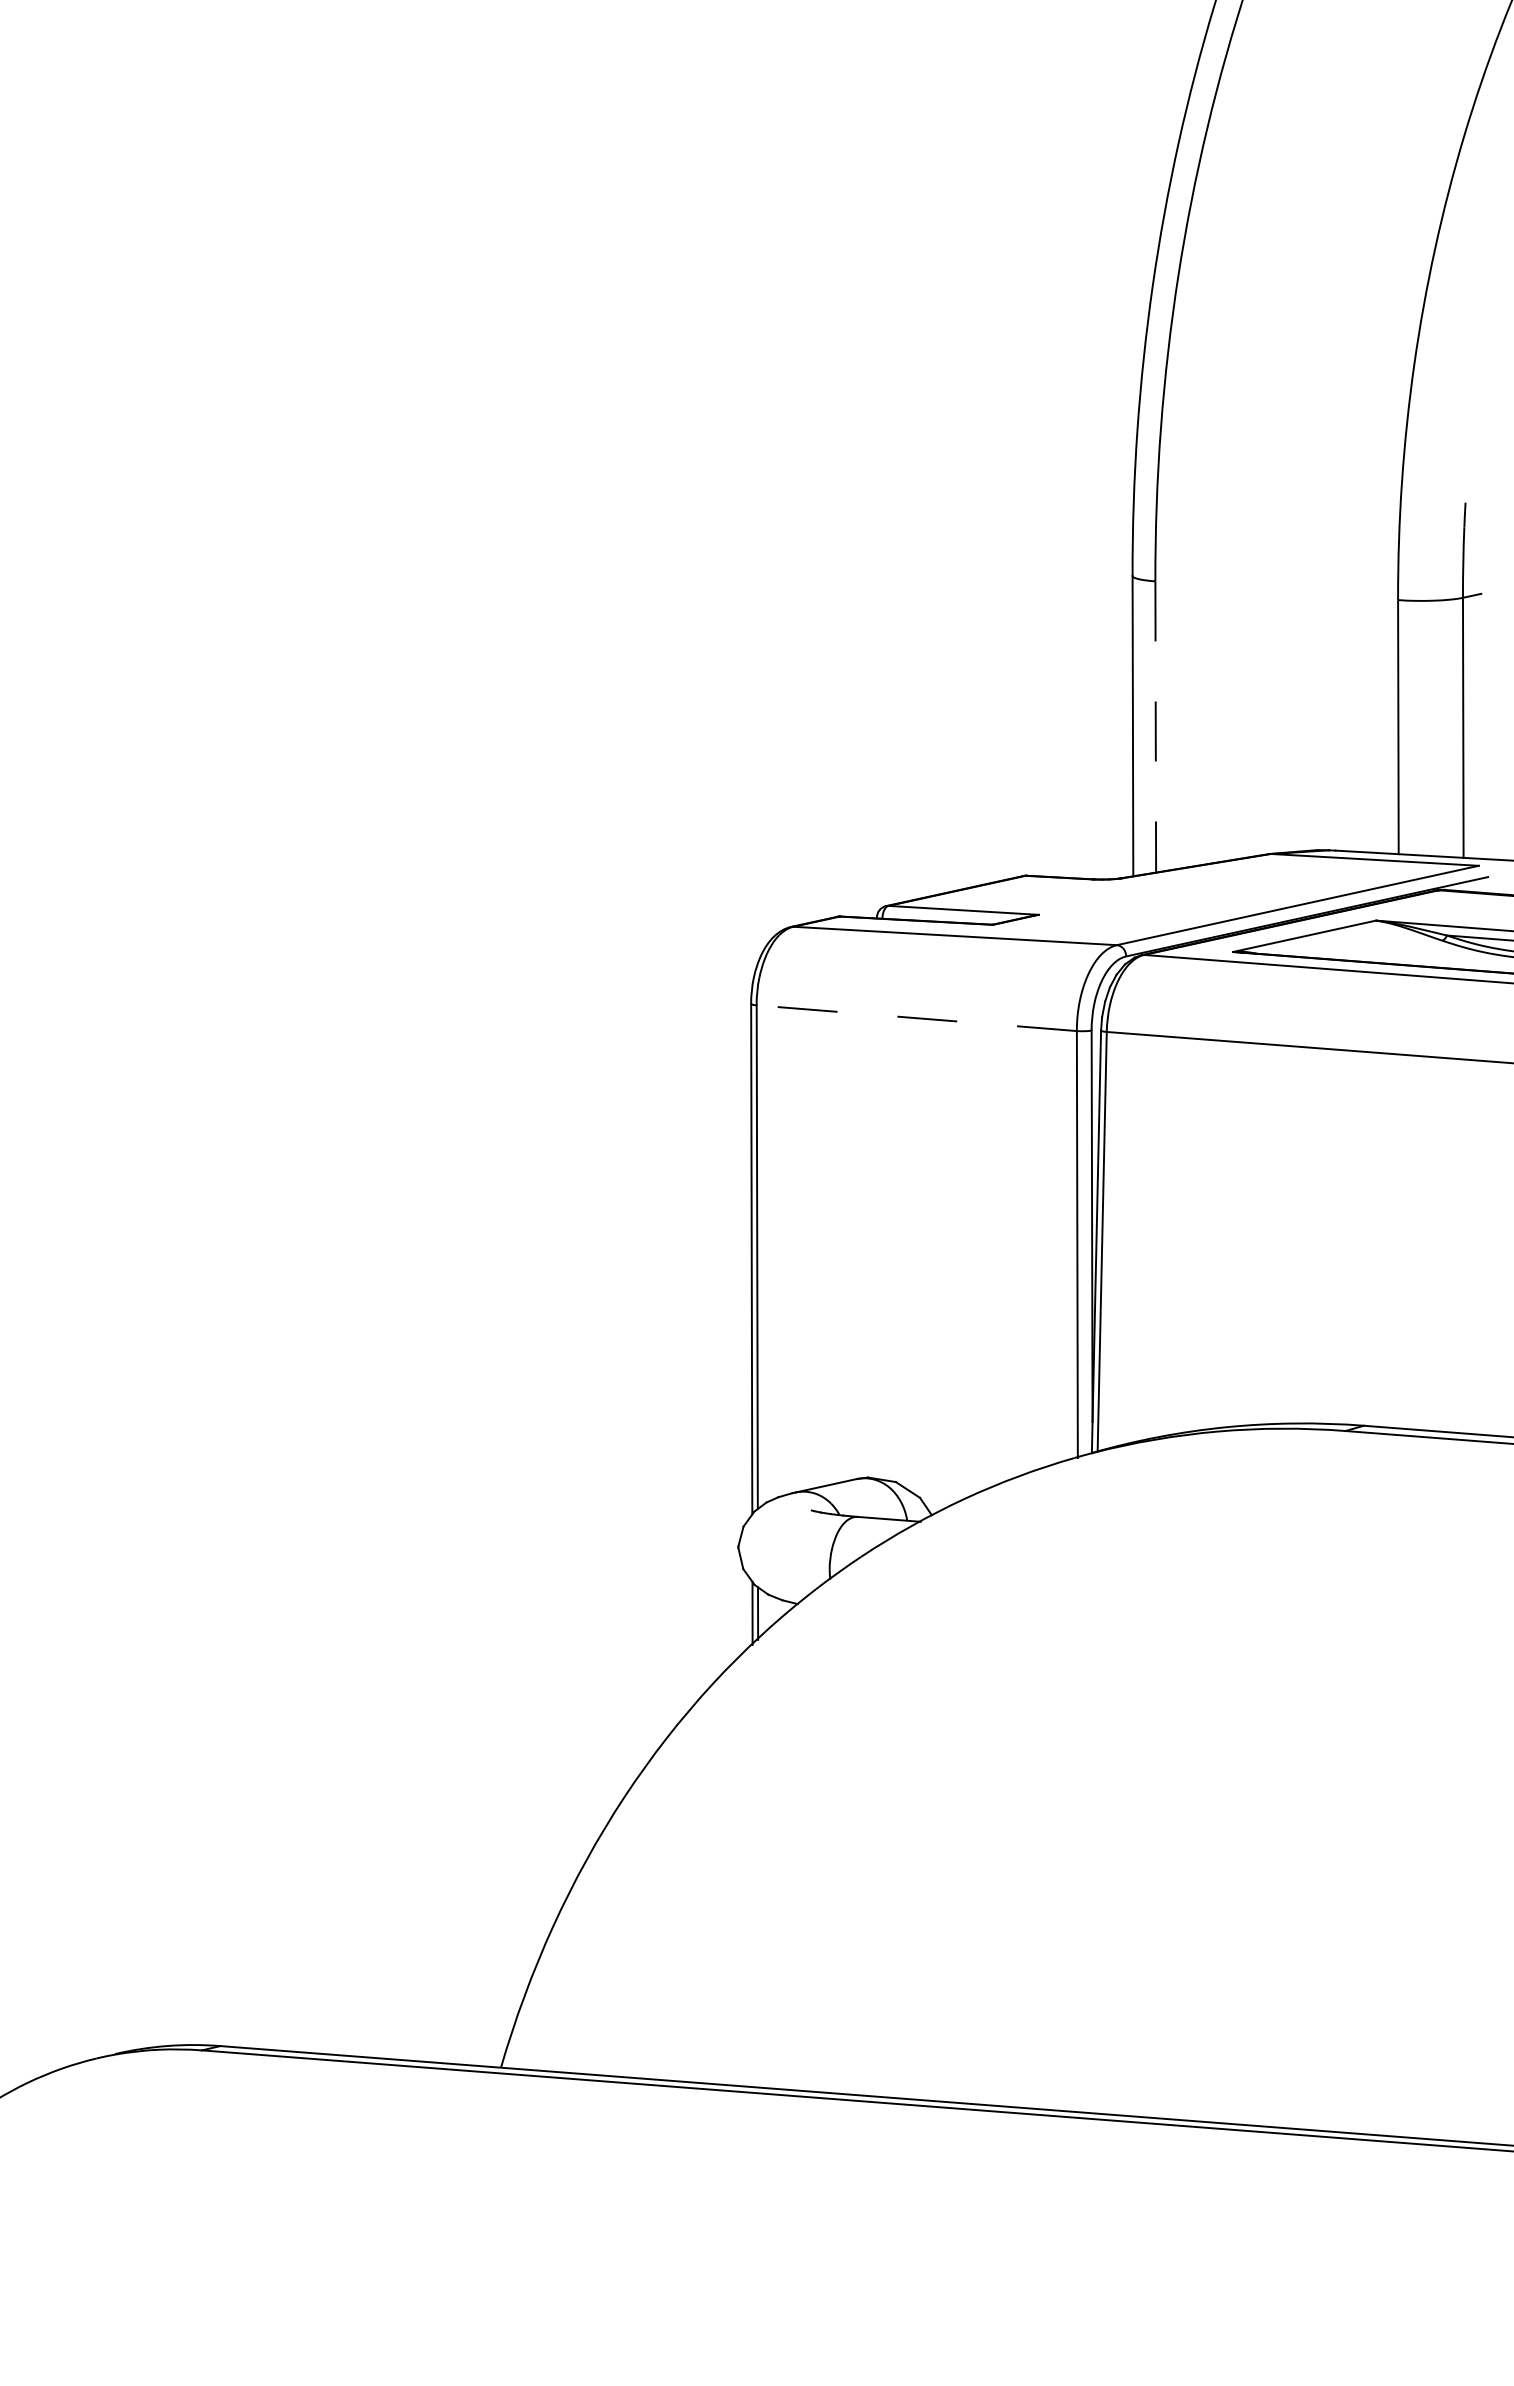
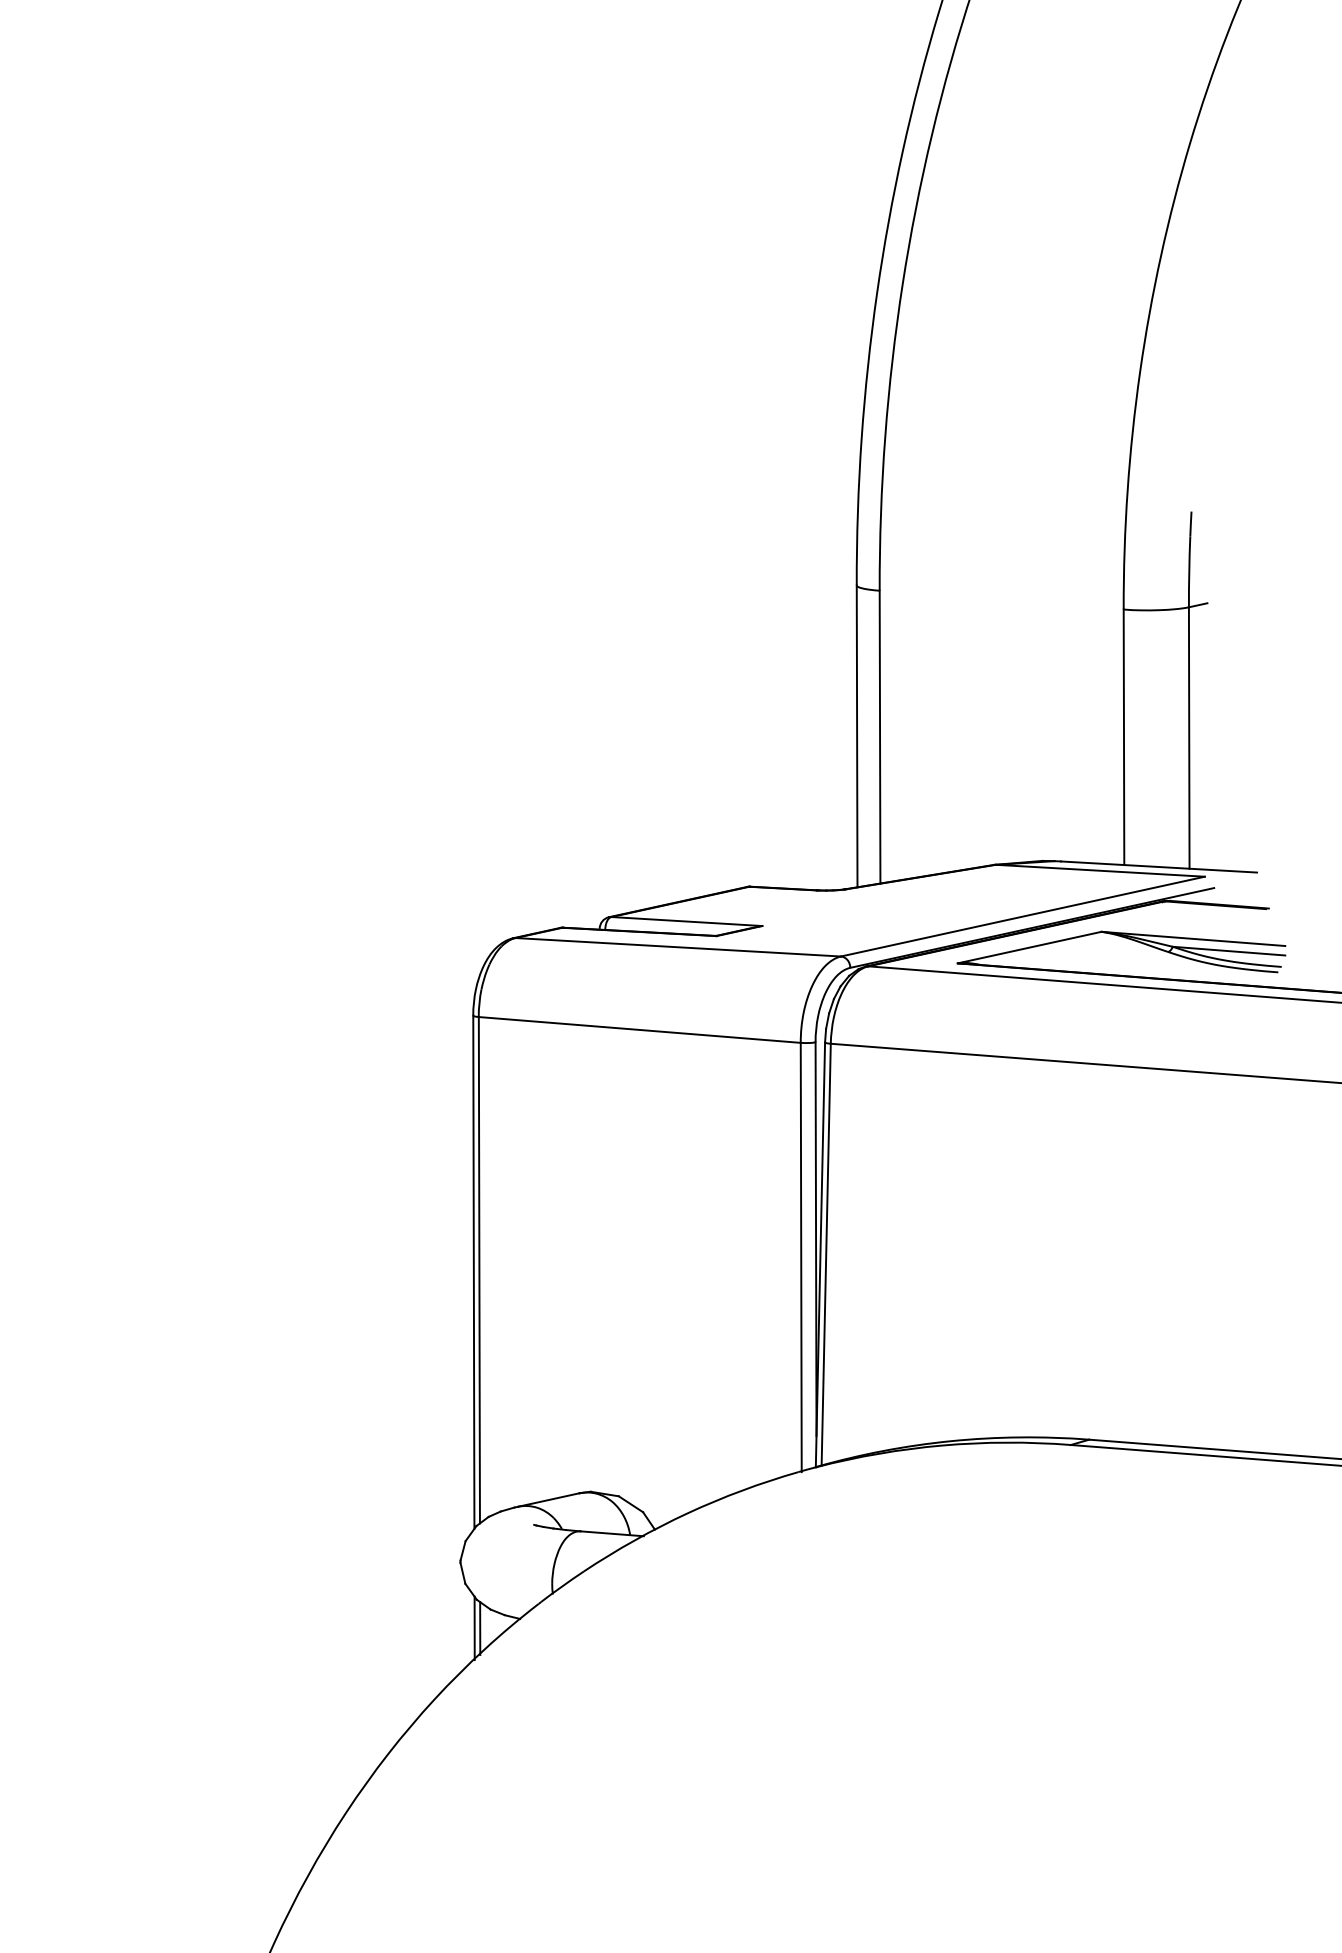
line: (1155, 727) -> (879, 737), dashed -> solid
line: (916, 1018) -> (639, 1030), dashed -> solid

